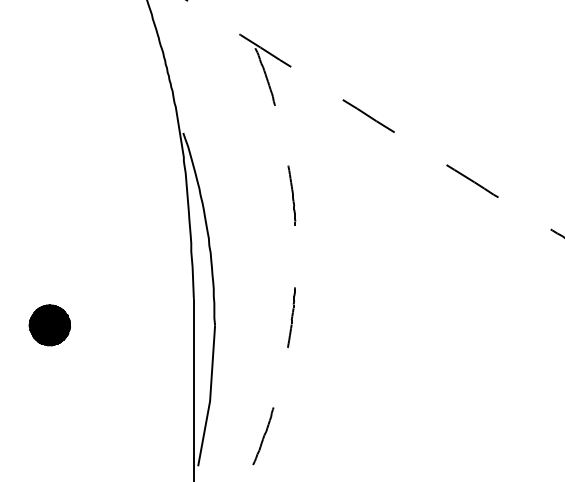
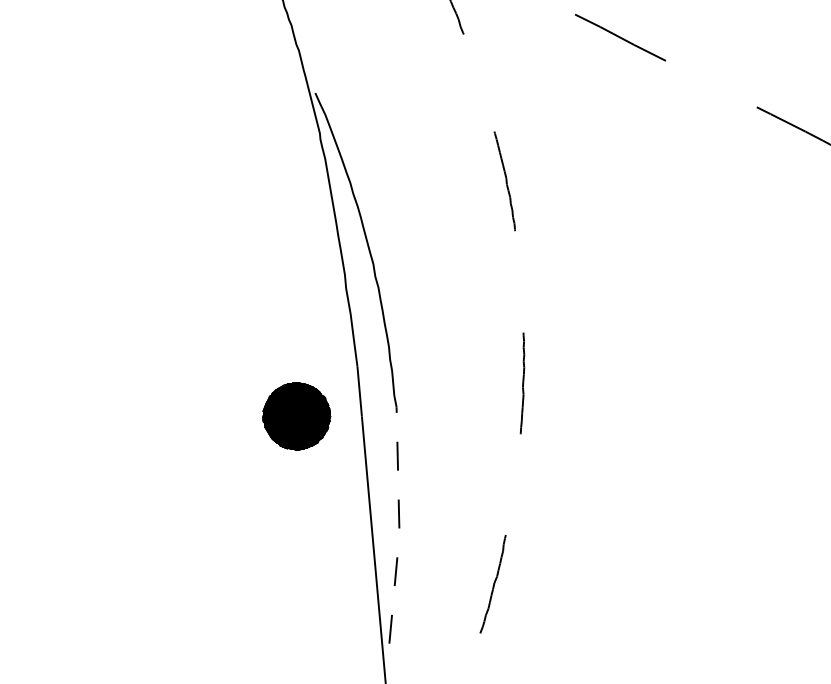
part: (49, 325) -> (296, 416), moved
line: (210, 396) -> (399, 526), solid -> dashed

